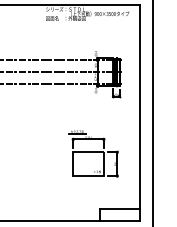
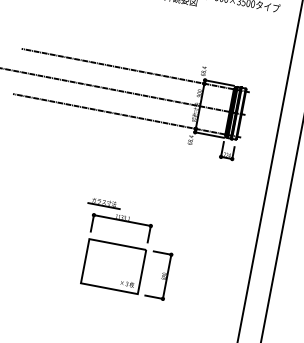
part: (93, 153) -> (126, 248), moved

